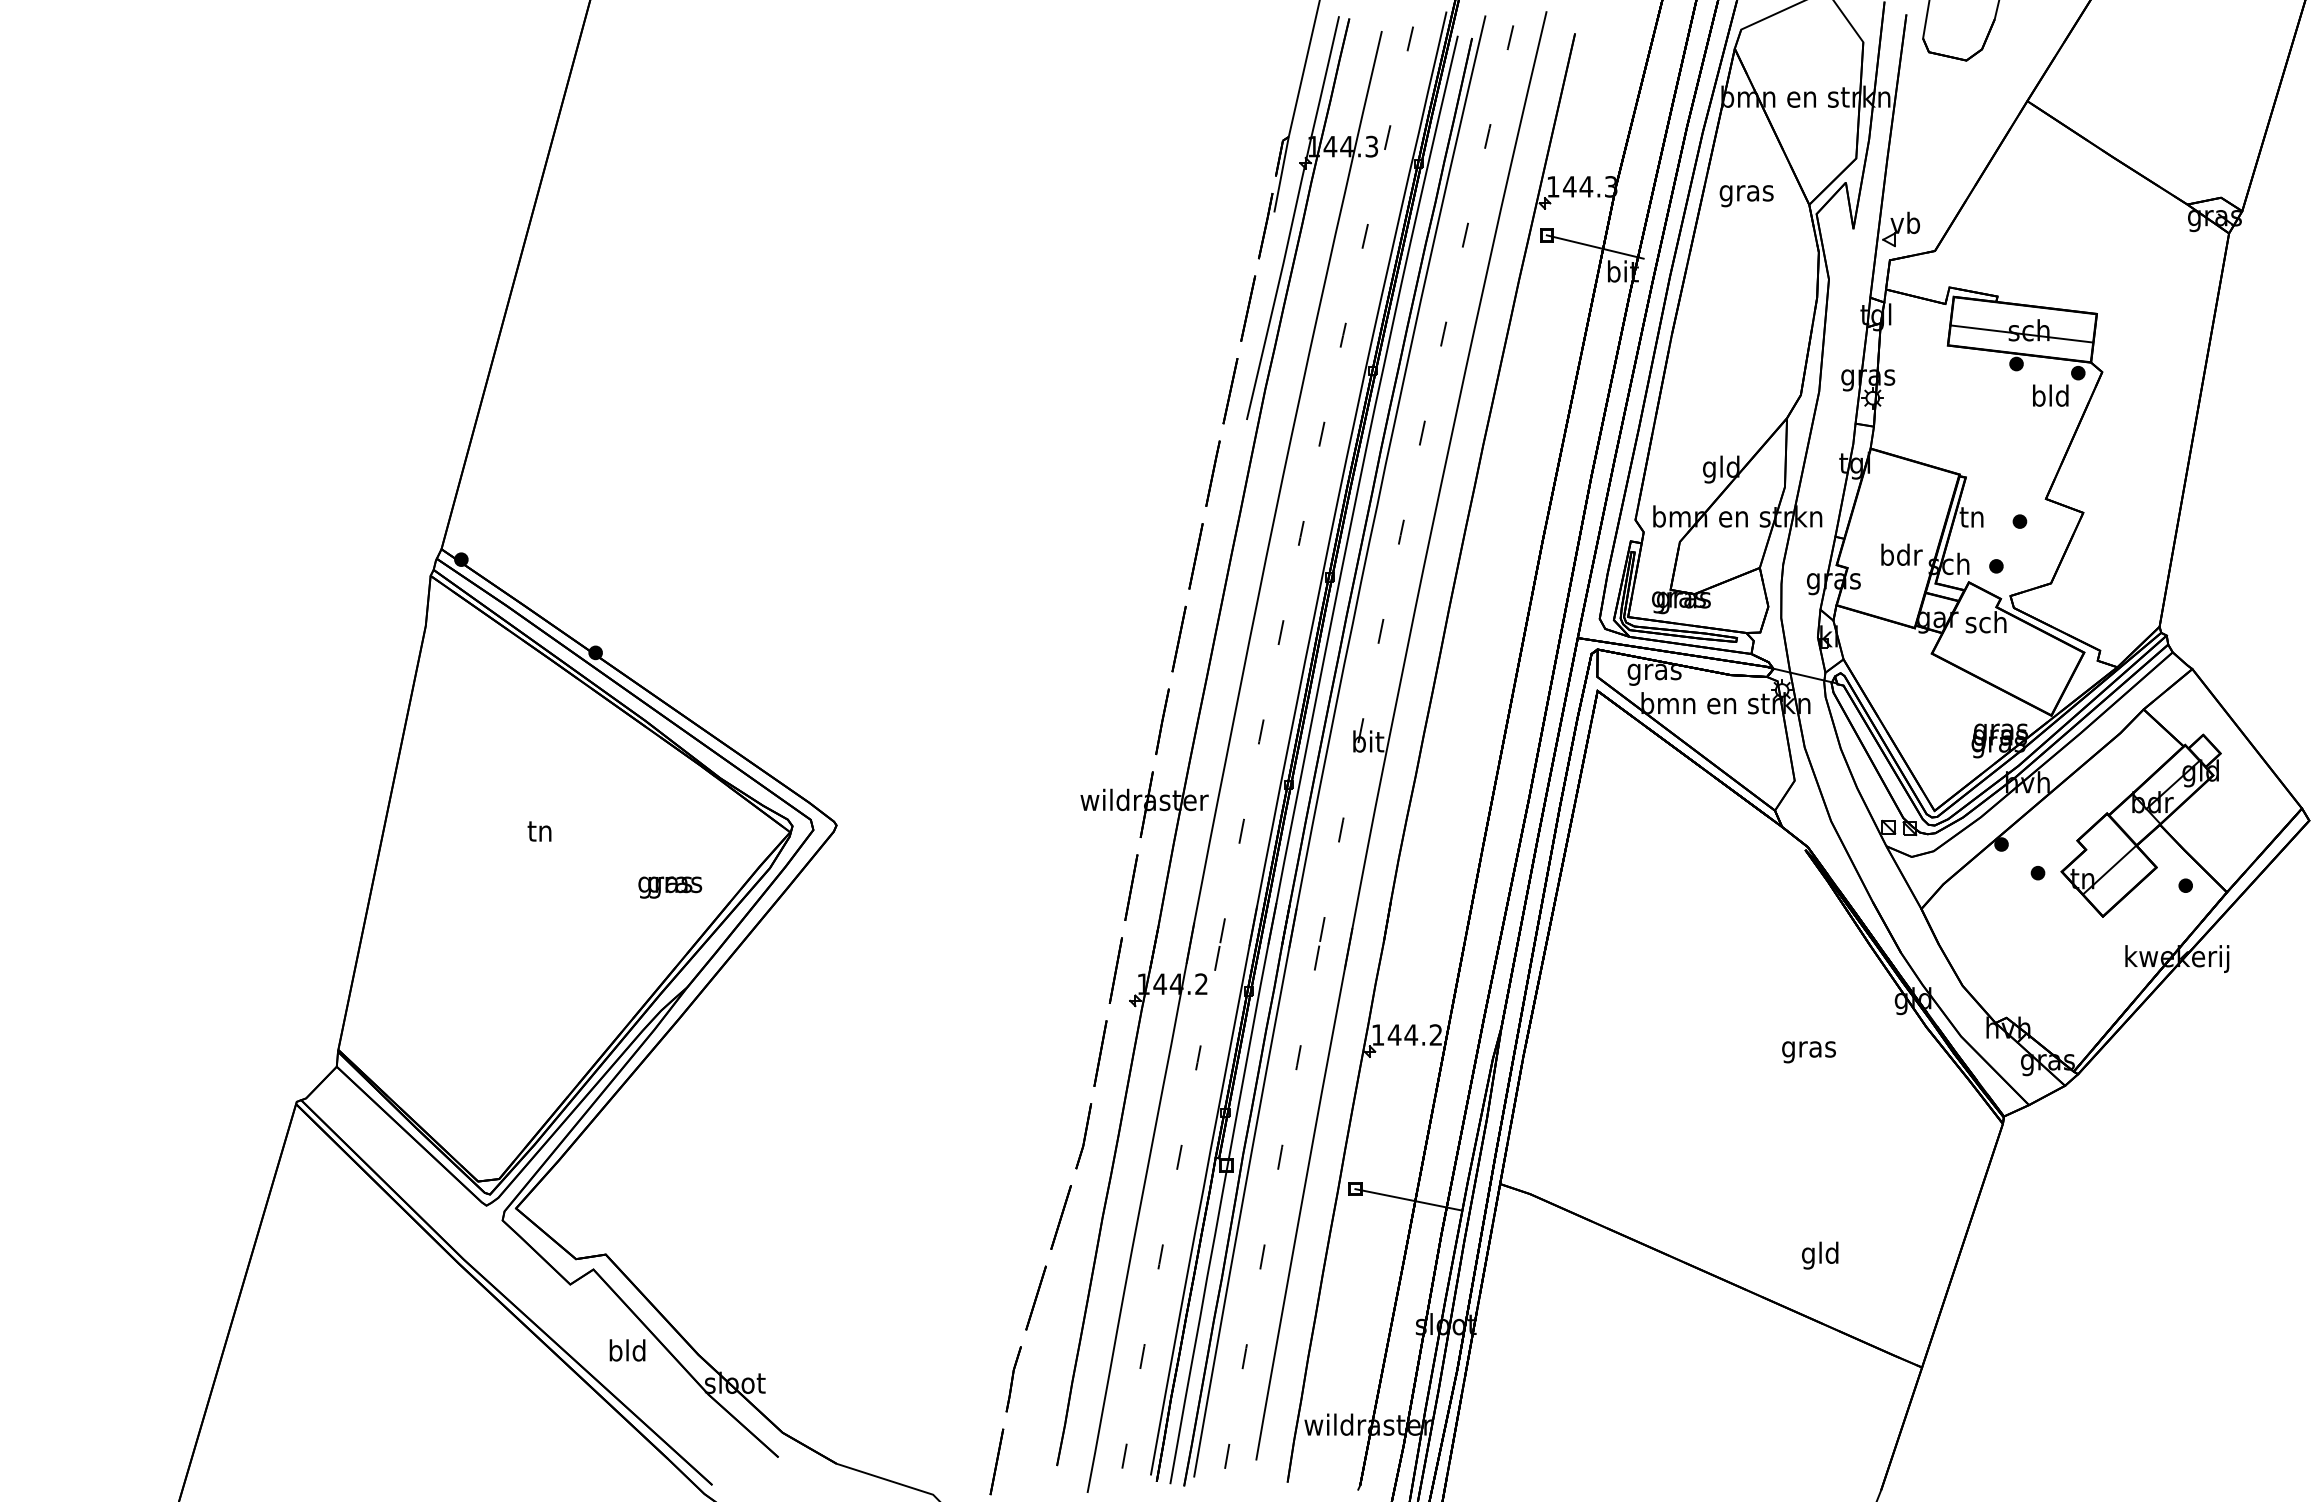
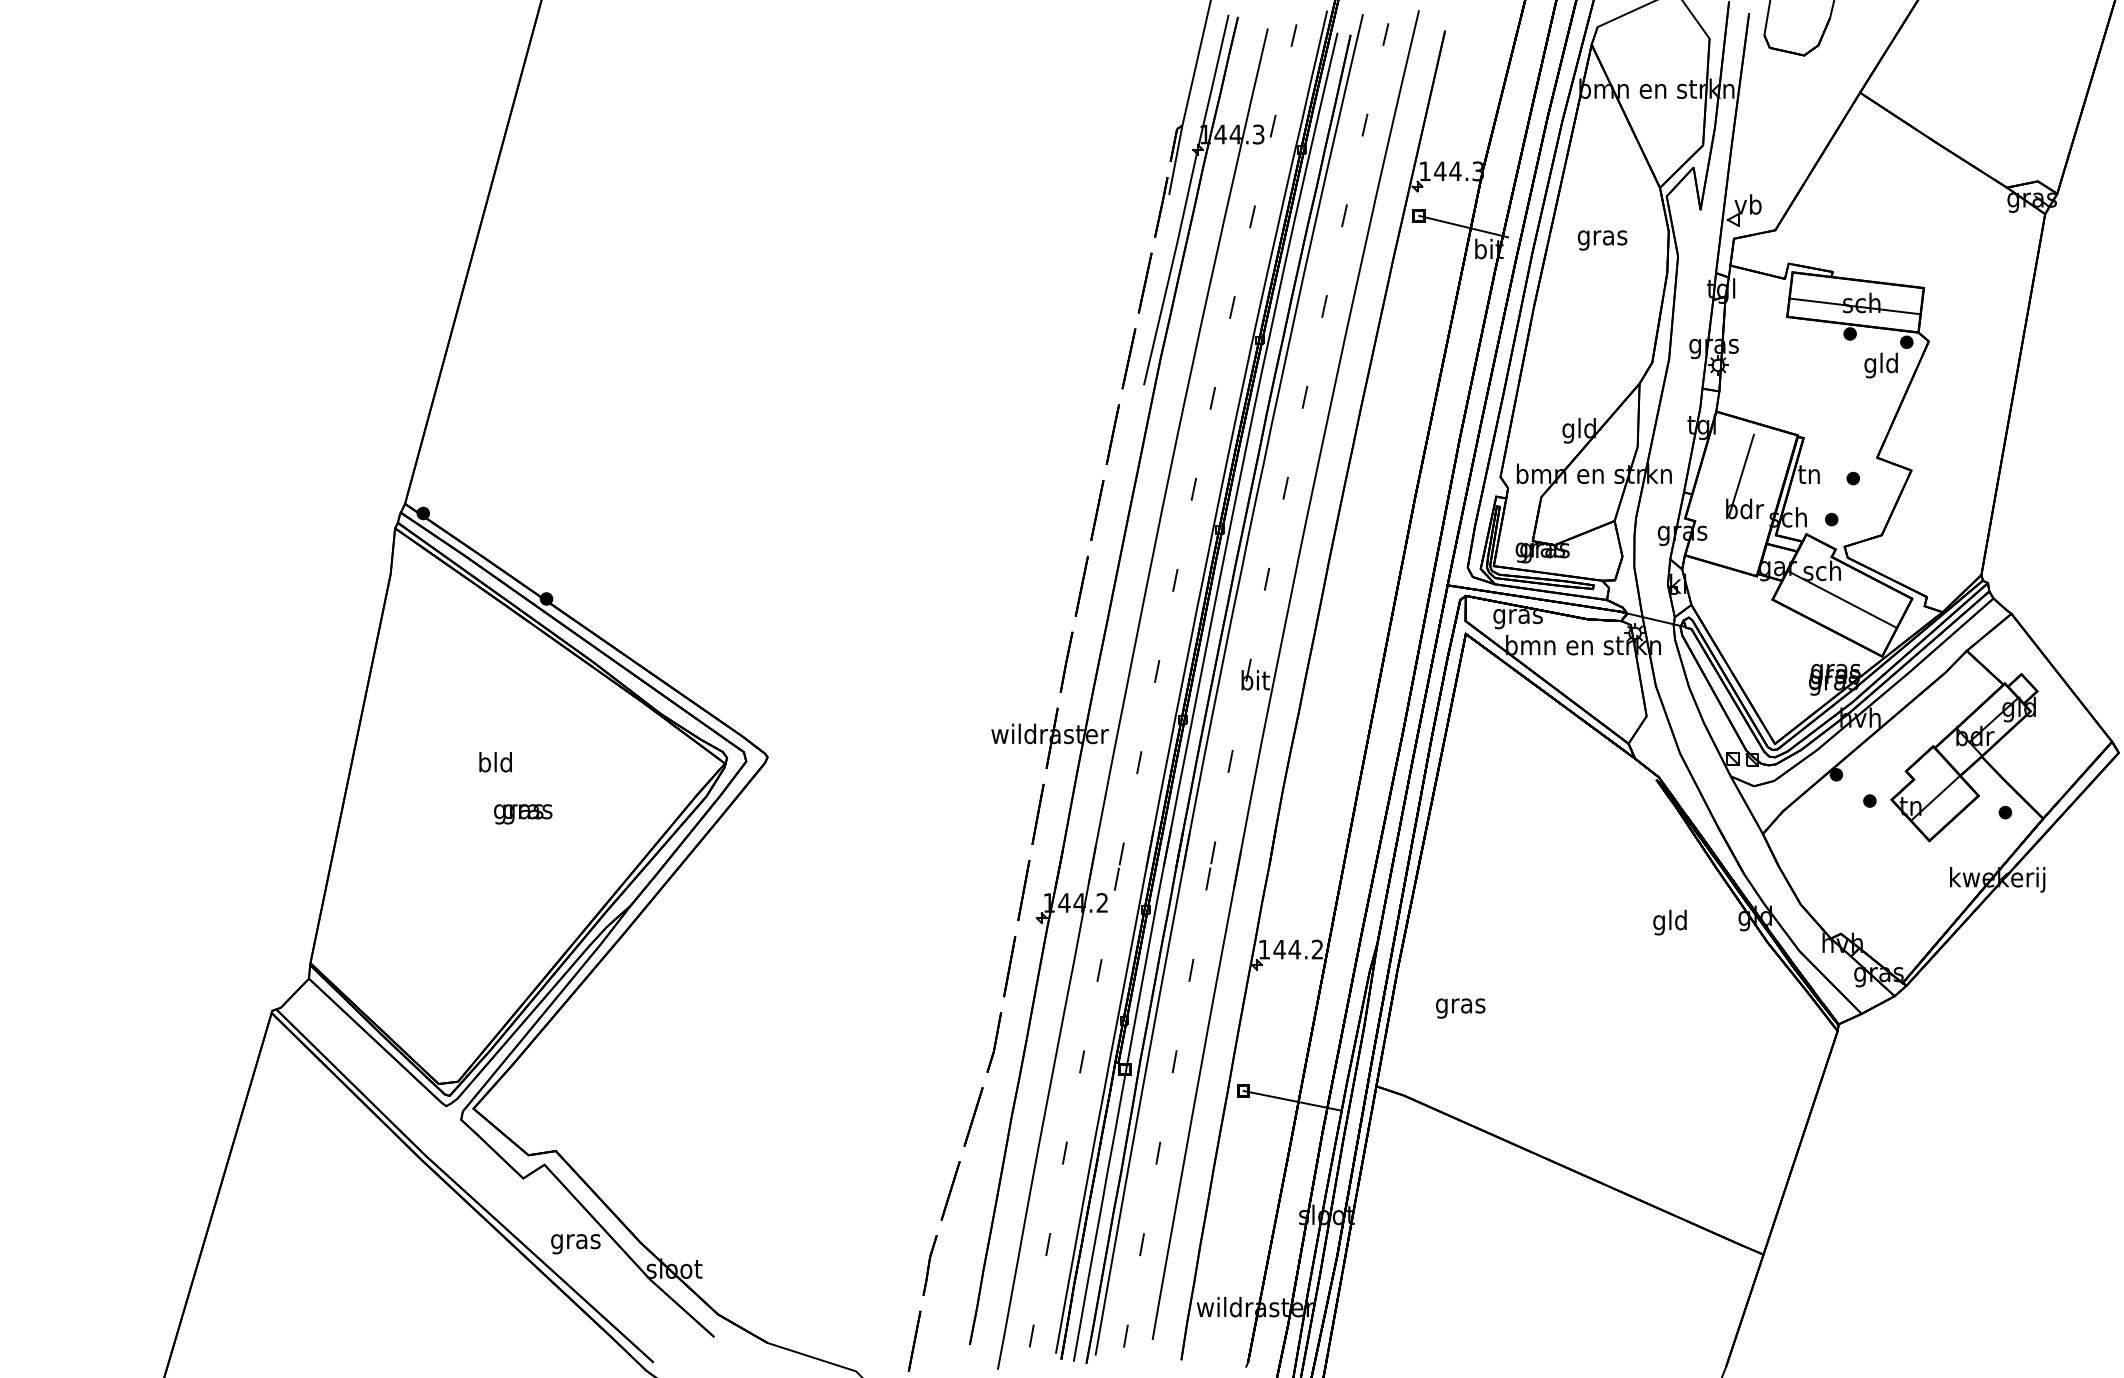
text: (1746, 196) -> (1602, 240), moved
text: (2038, 398) -> (1870, 365), bld -> gld
line: (1897, 518) -> (1740, 475), added
line: (2007, 653) -> (1841, 599), added
text: (539, 830) -> (494, 761), tn -> bld
text: (670, 887) -> (523, 814), moved
text: (1808, 1052) -> (1460, 1008), moved
text: (1820, 1255) -> (1670, 922), moved
text: (627, 1353) -> (575, 1241), bld -> gras

